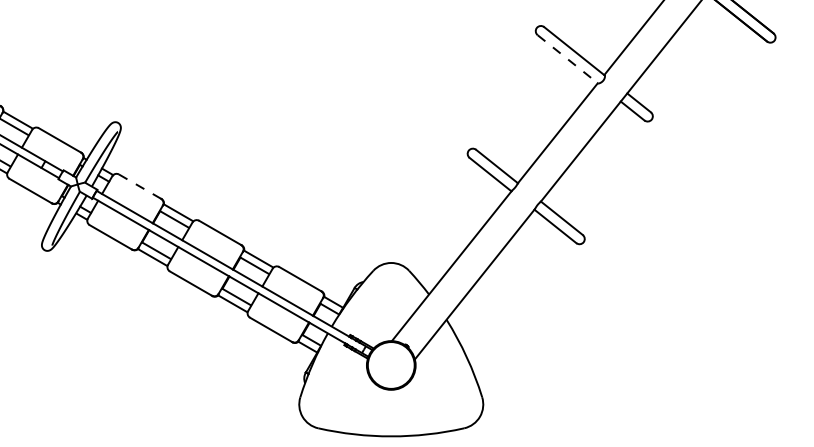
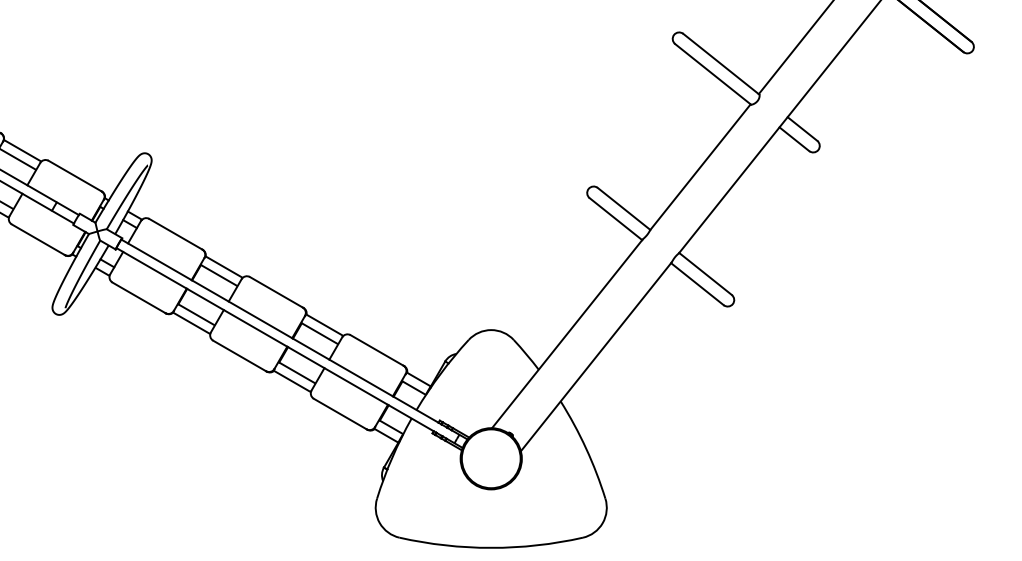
line: (567, 59) -> (712, 74), dashed -> solid
line: (140, 186) -> (176, 234), dashed -> solid

